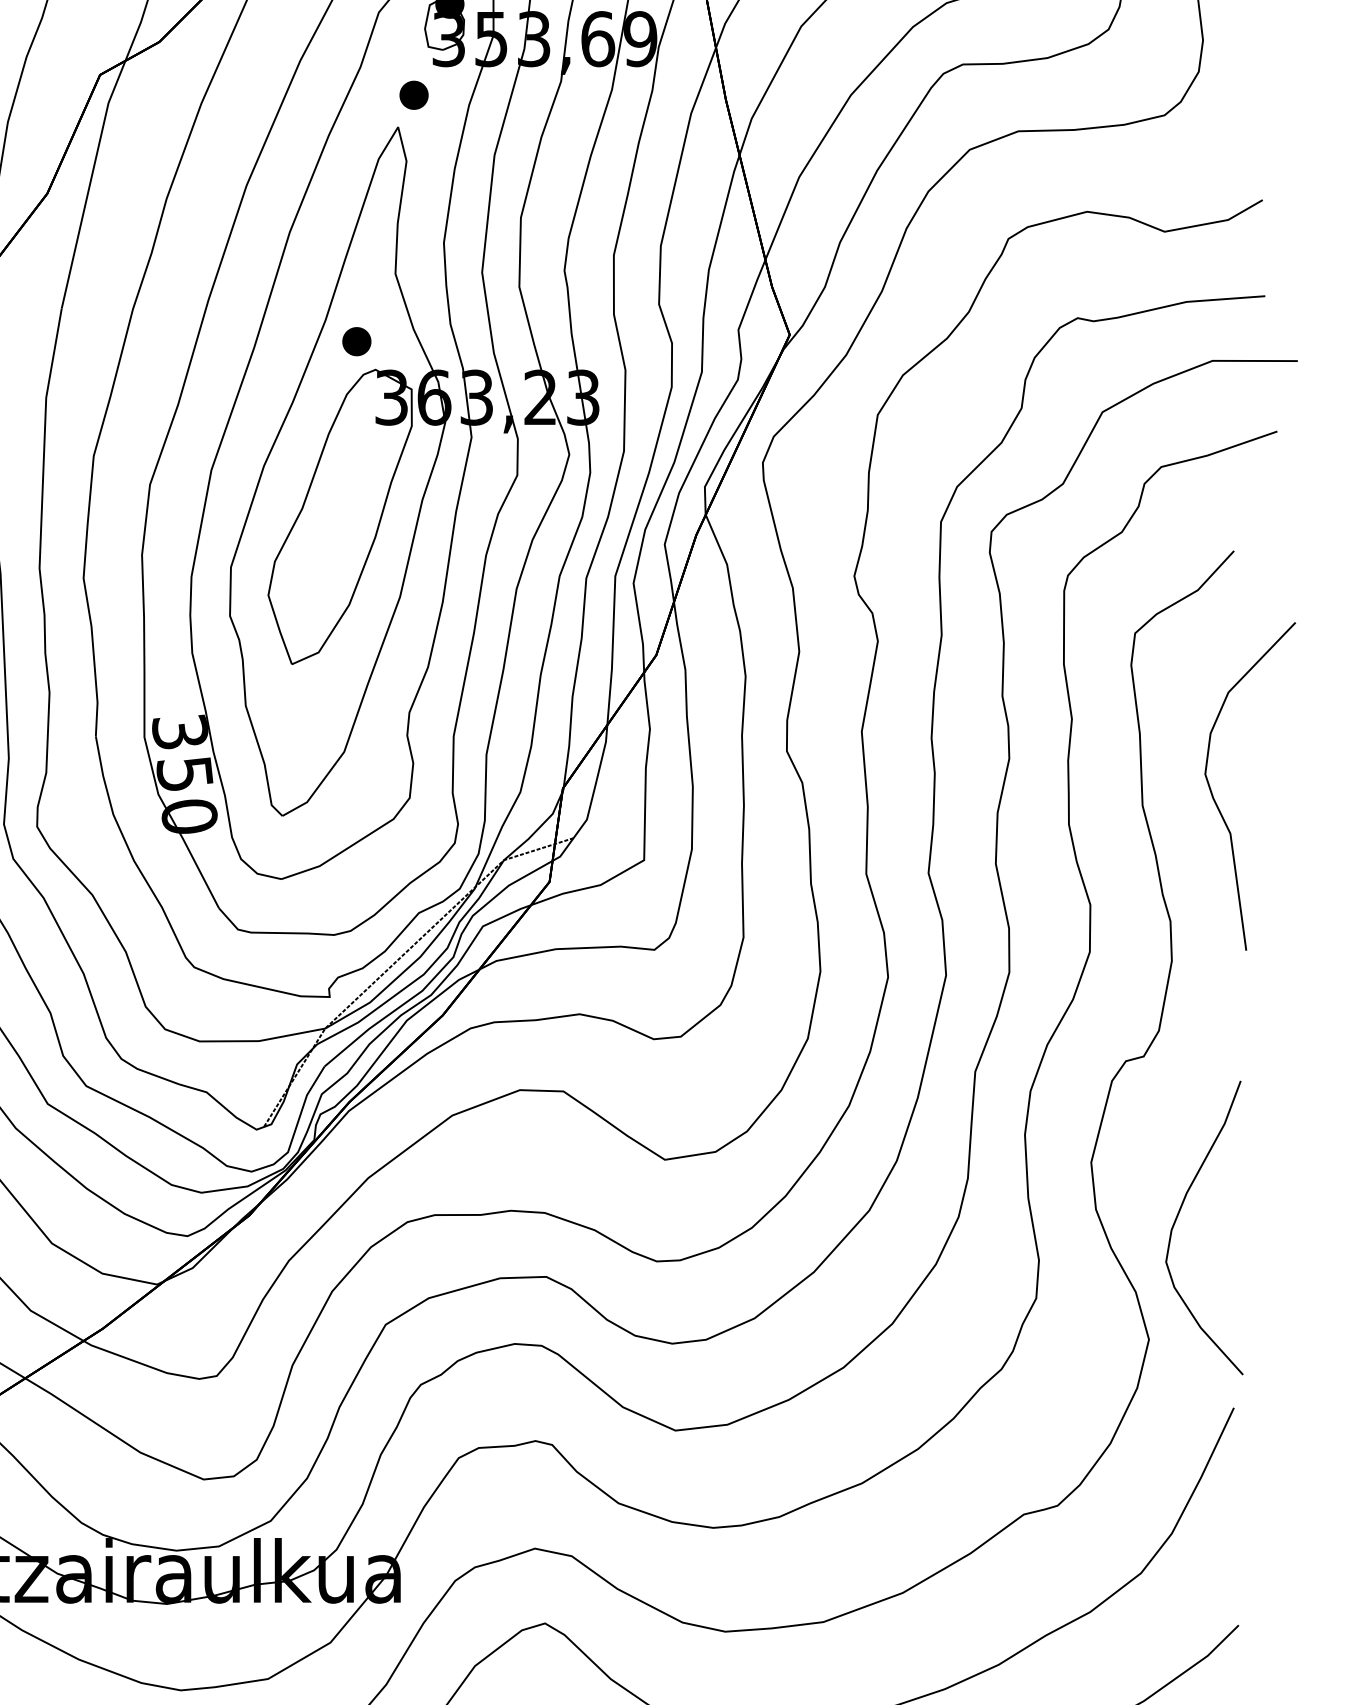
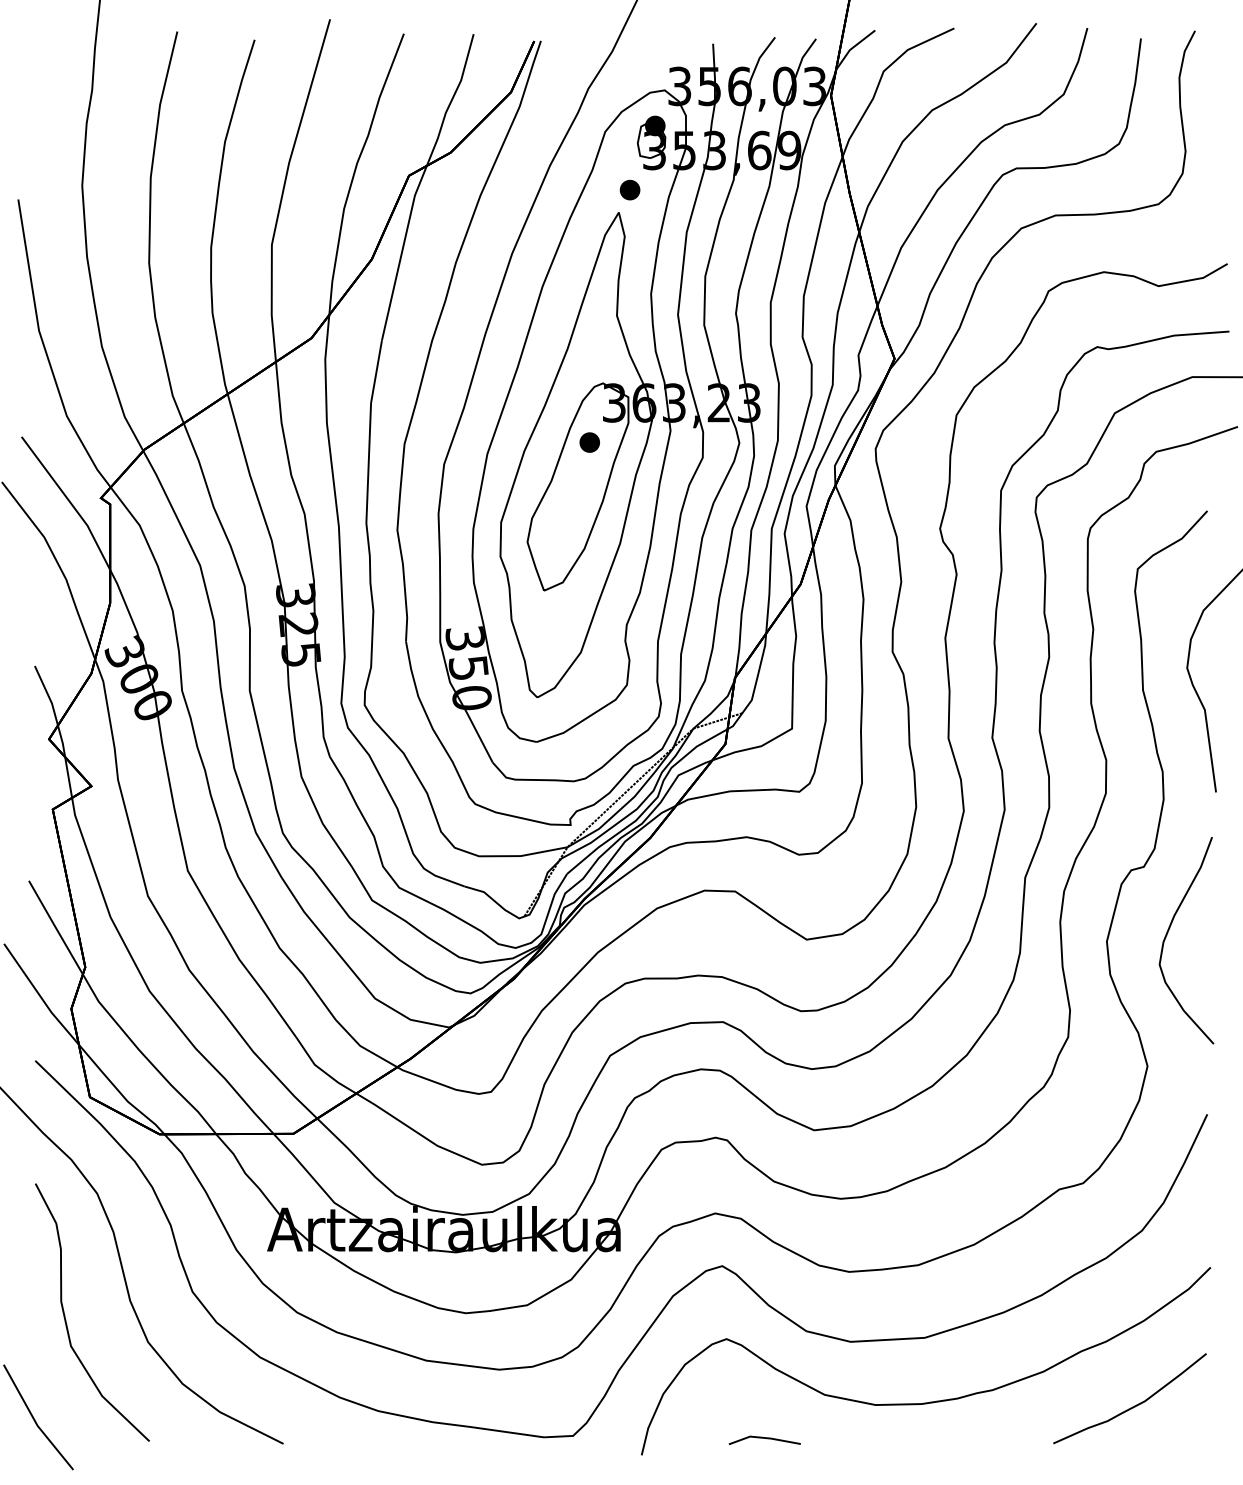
part: (356, 341) -> (589, 442), moved
curve: (1177, 1220) -> (1167, 935), moved

